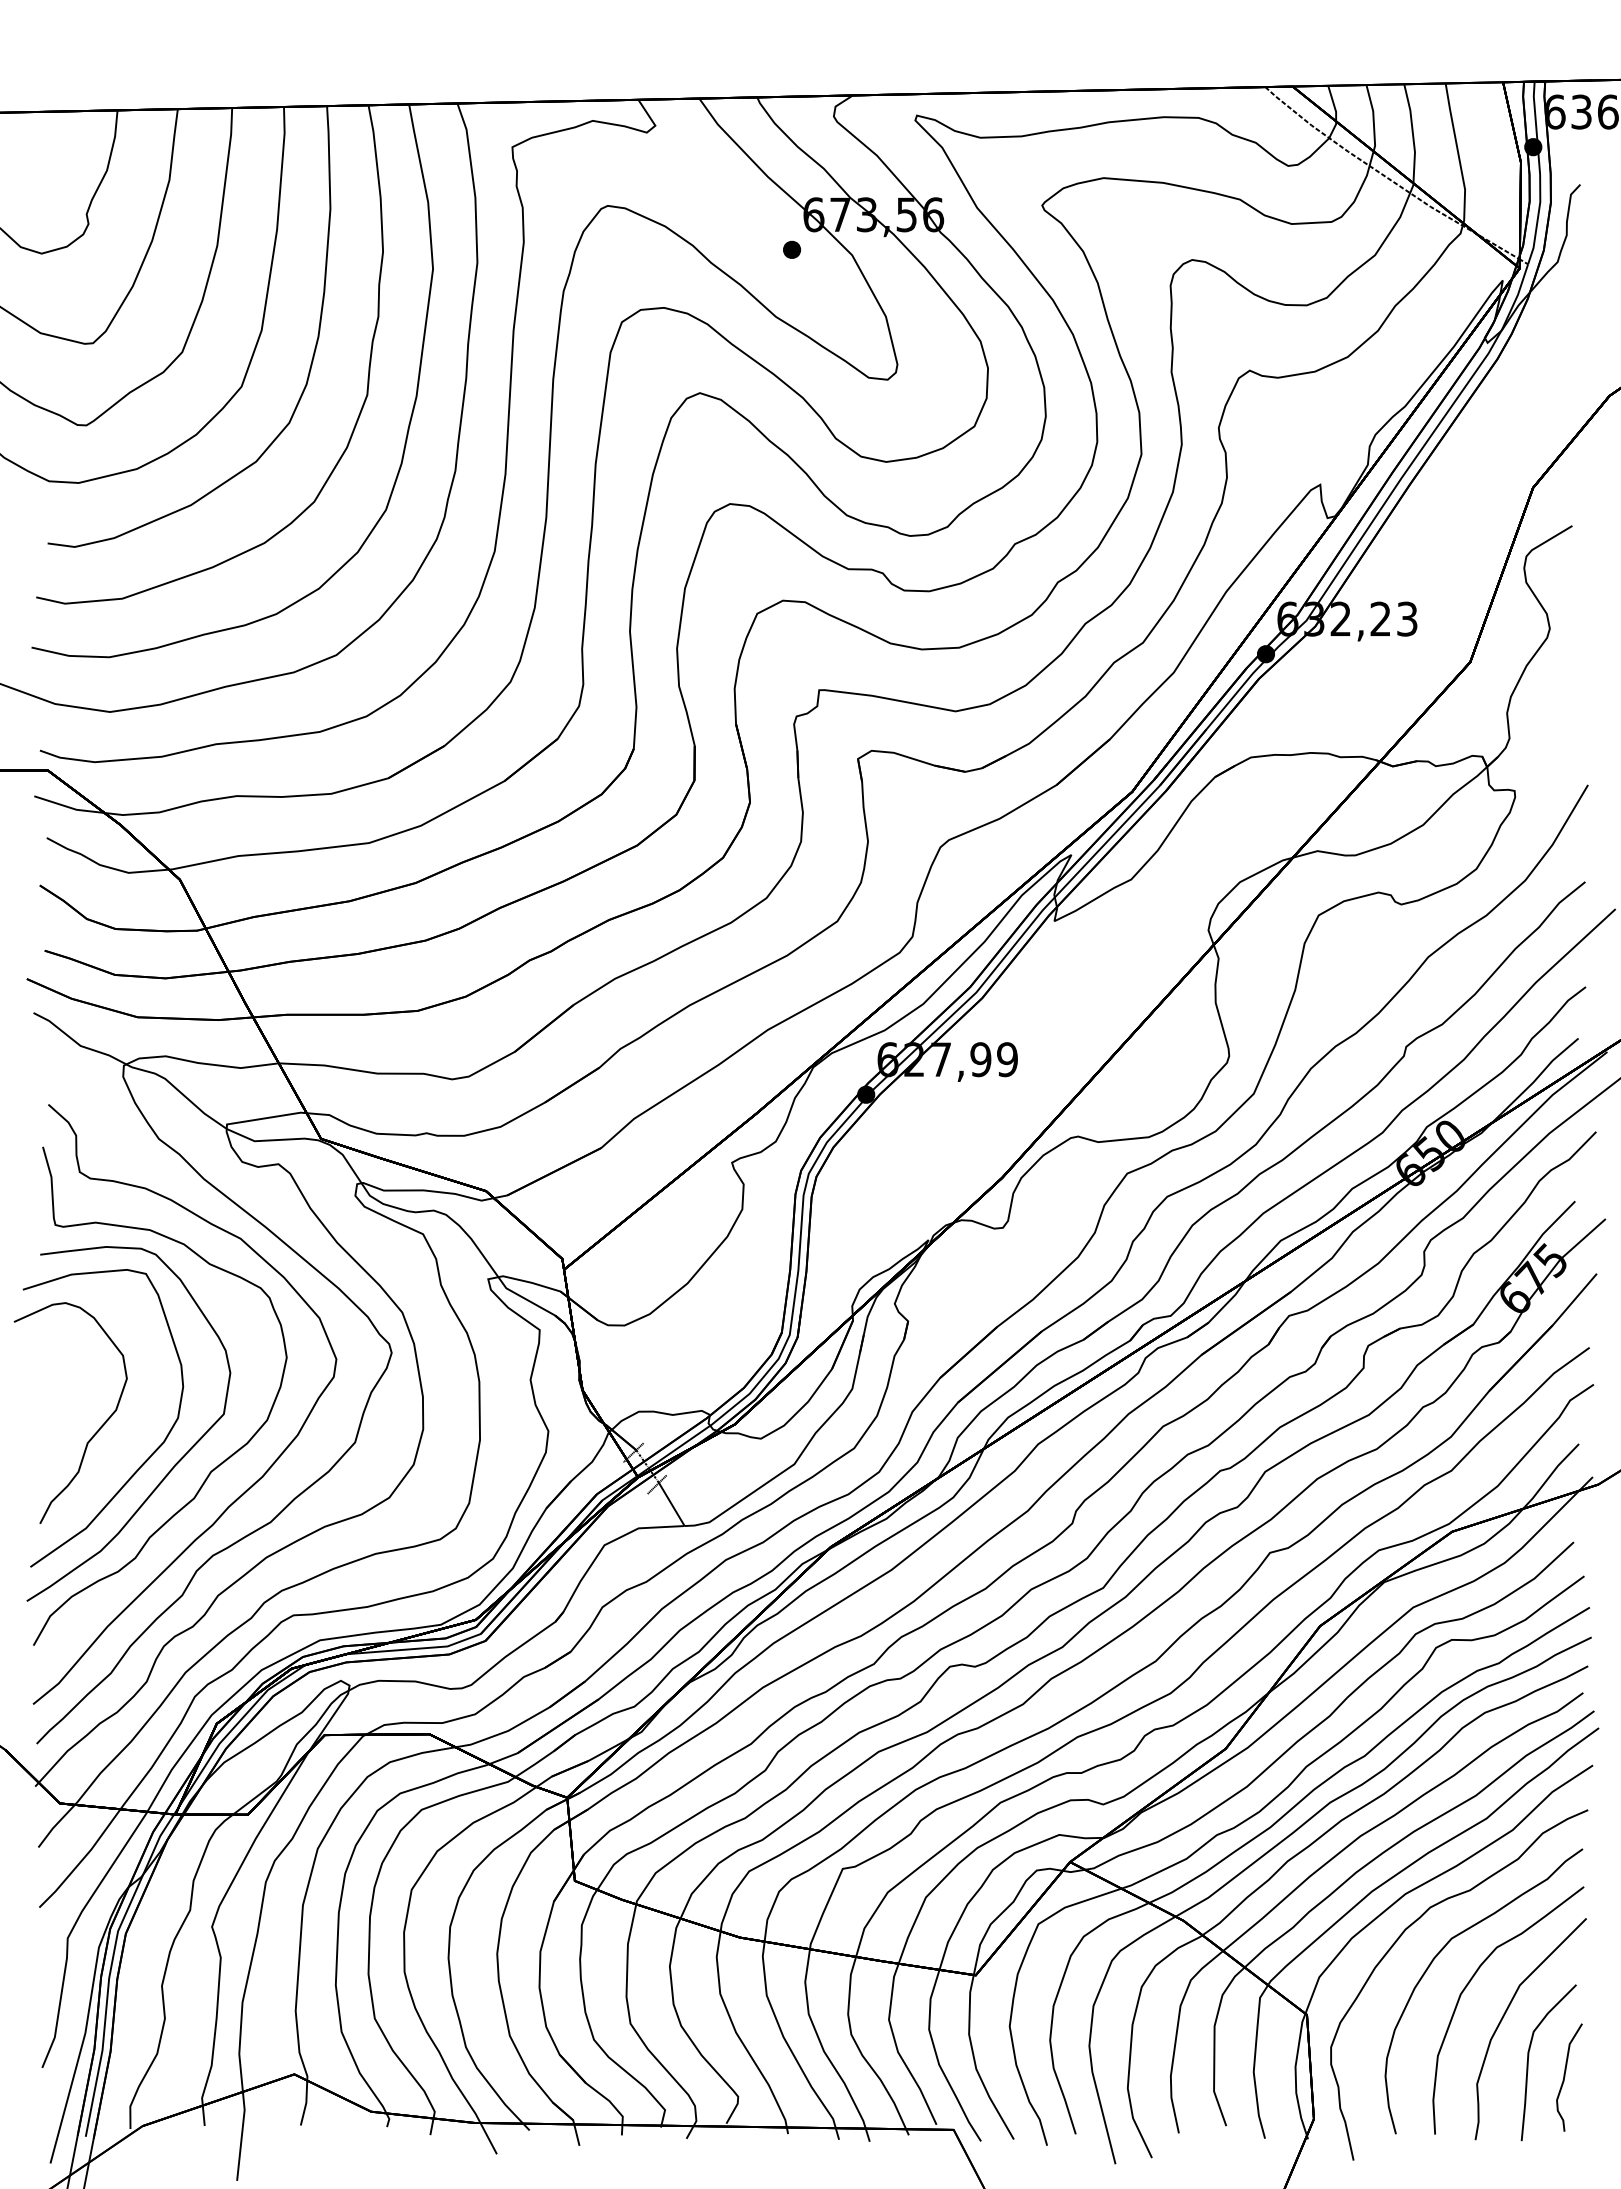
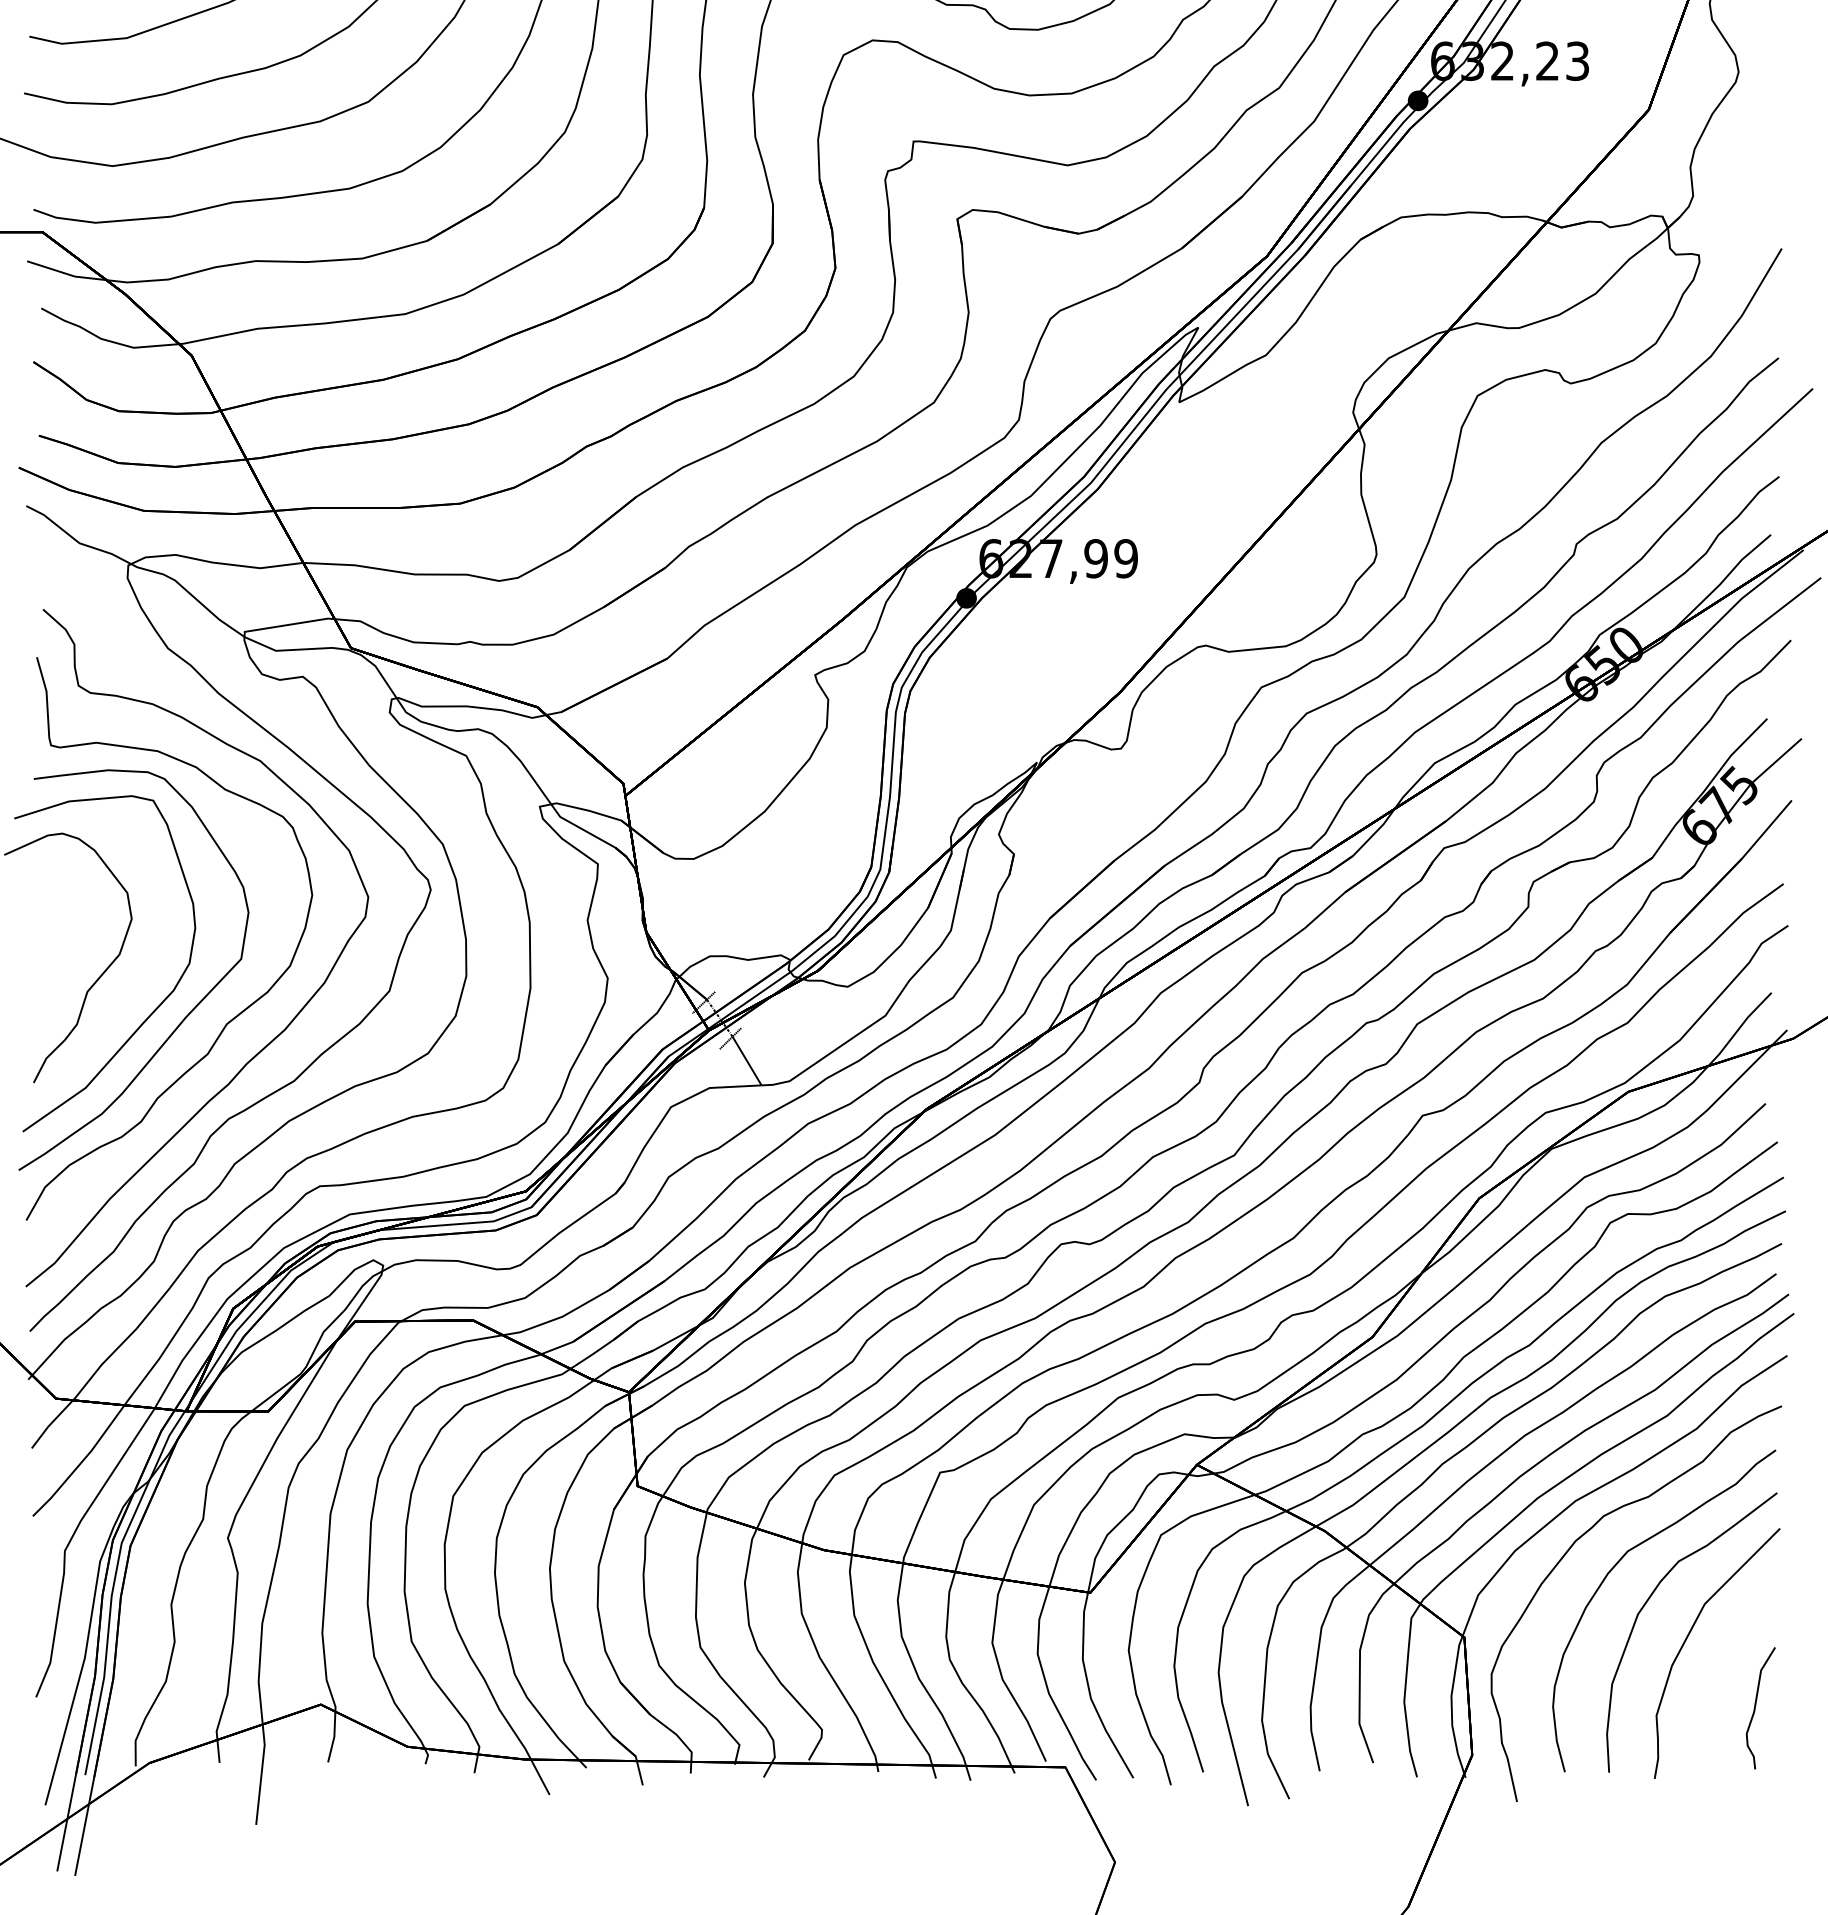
part: (1529, 2056) -> (1715, 1684), removed

